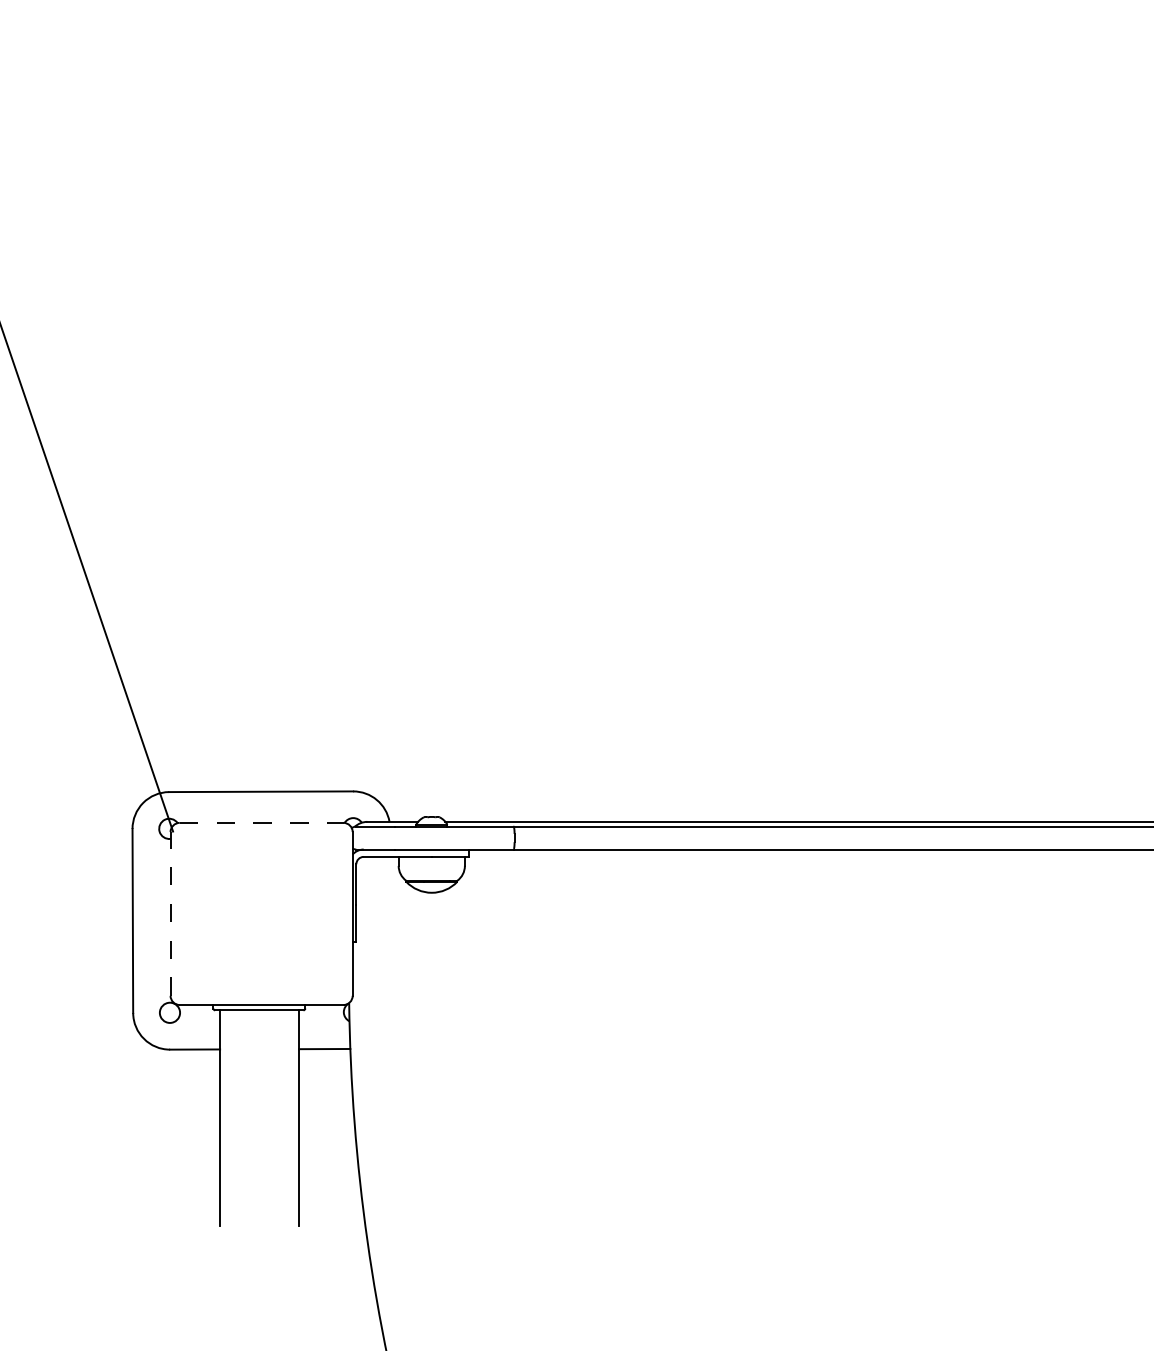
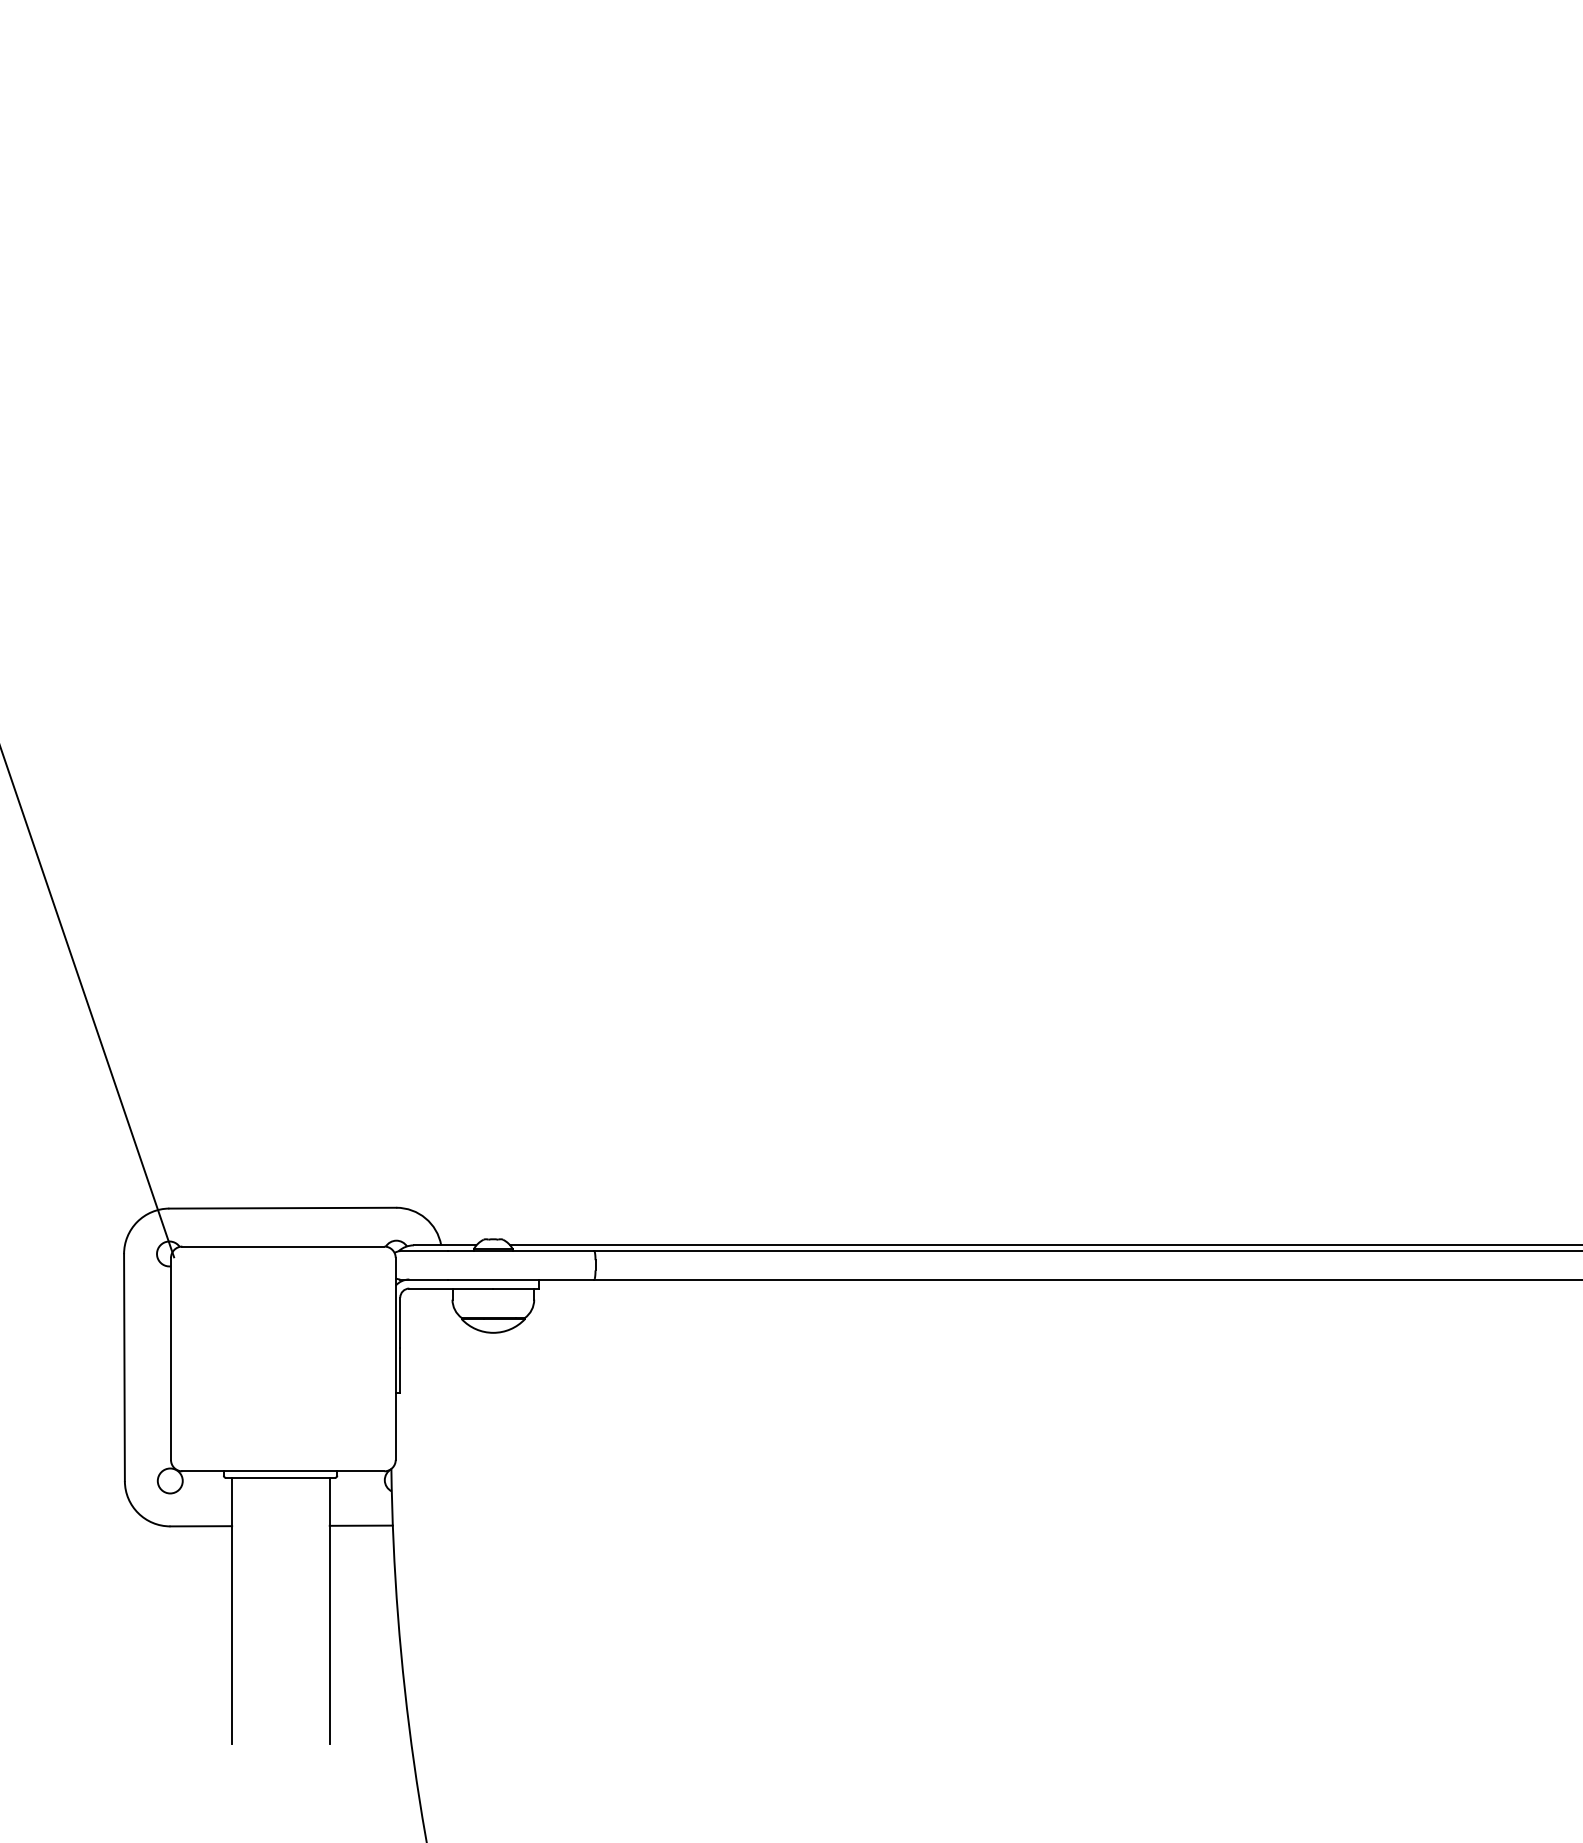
line: (261, 822) -> (283, 1246), dashed -> solid
line: (170, 913) -> (171, 1358), dashed -> solid

